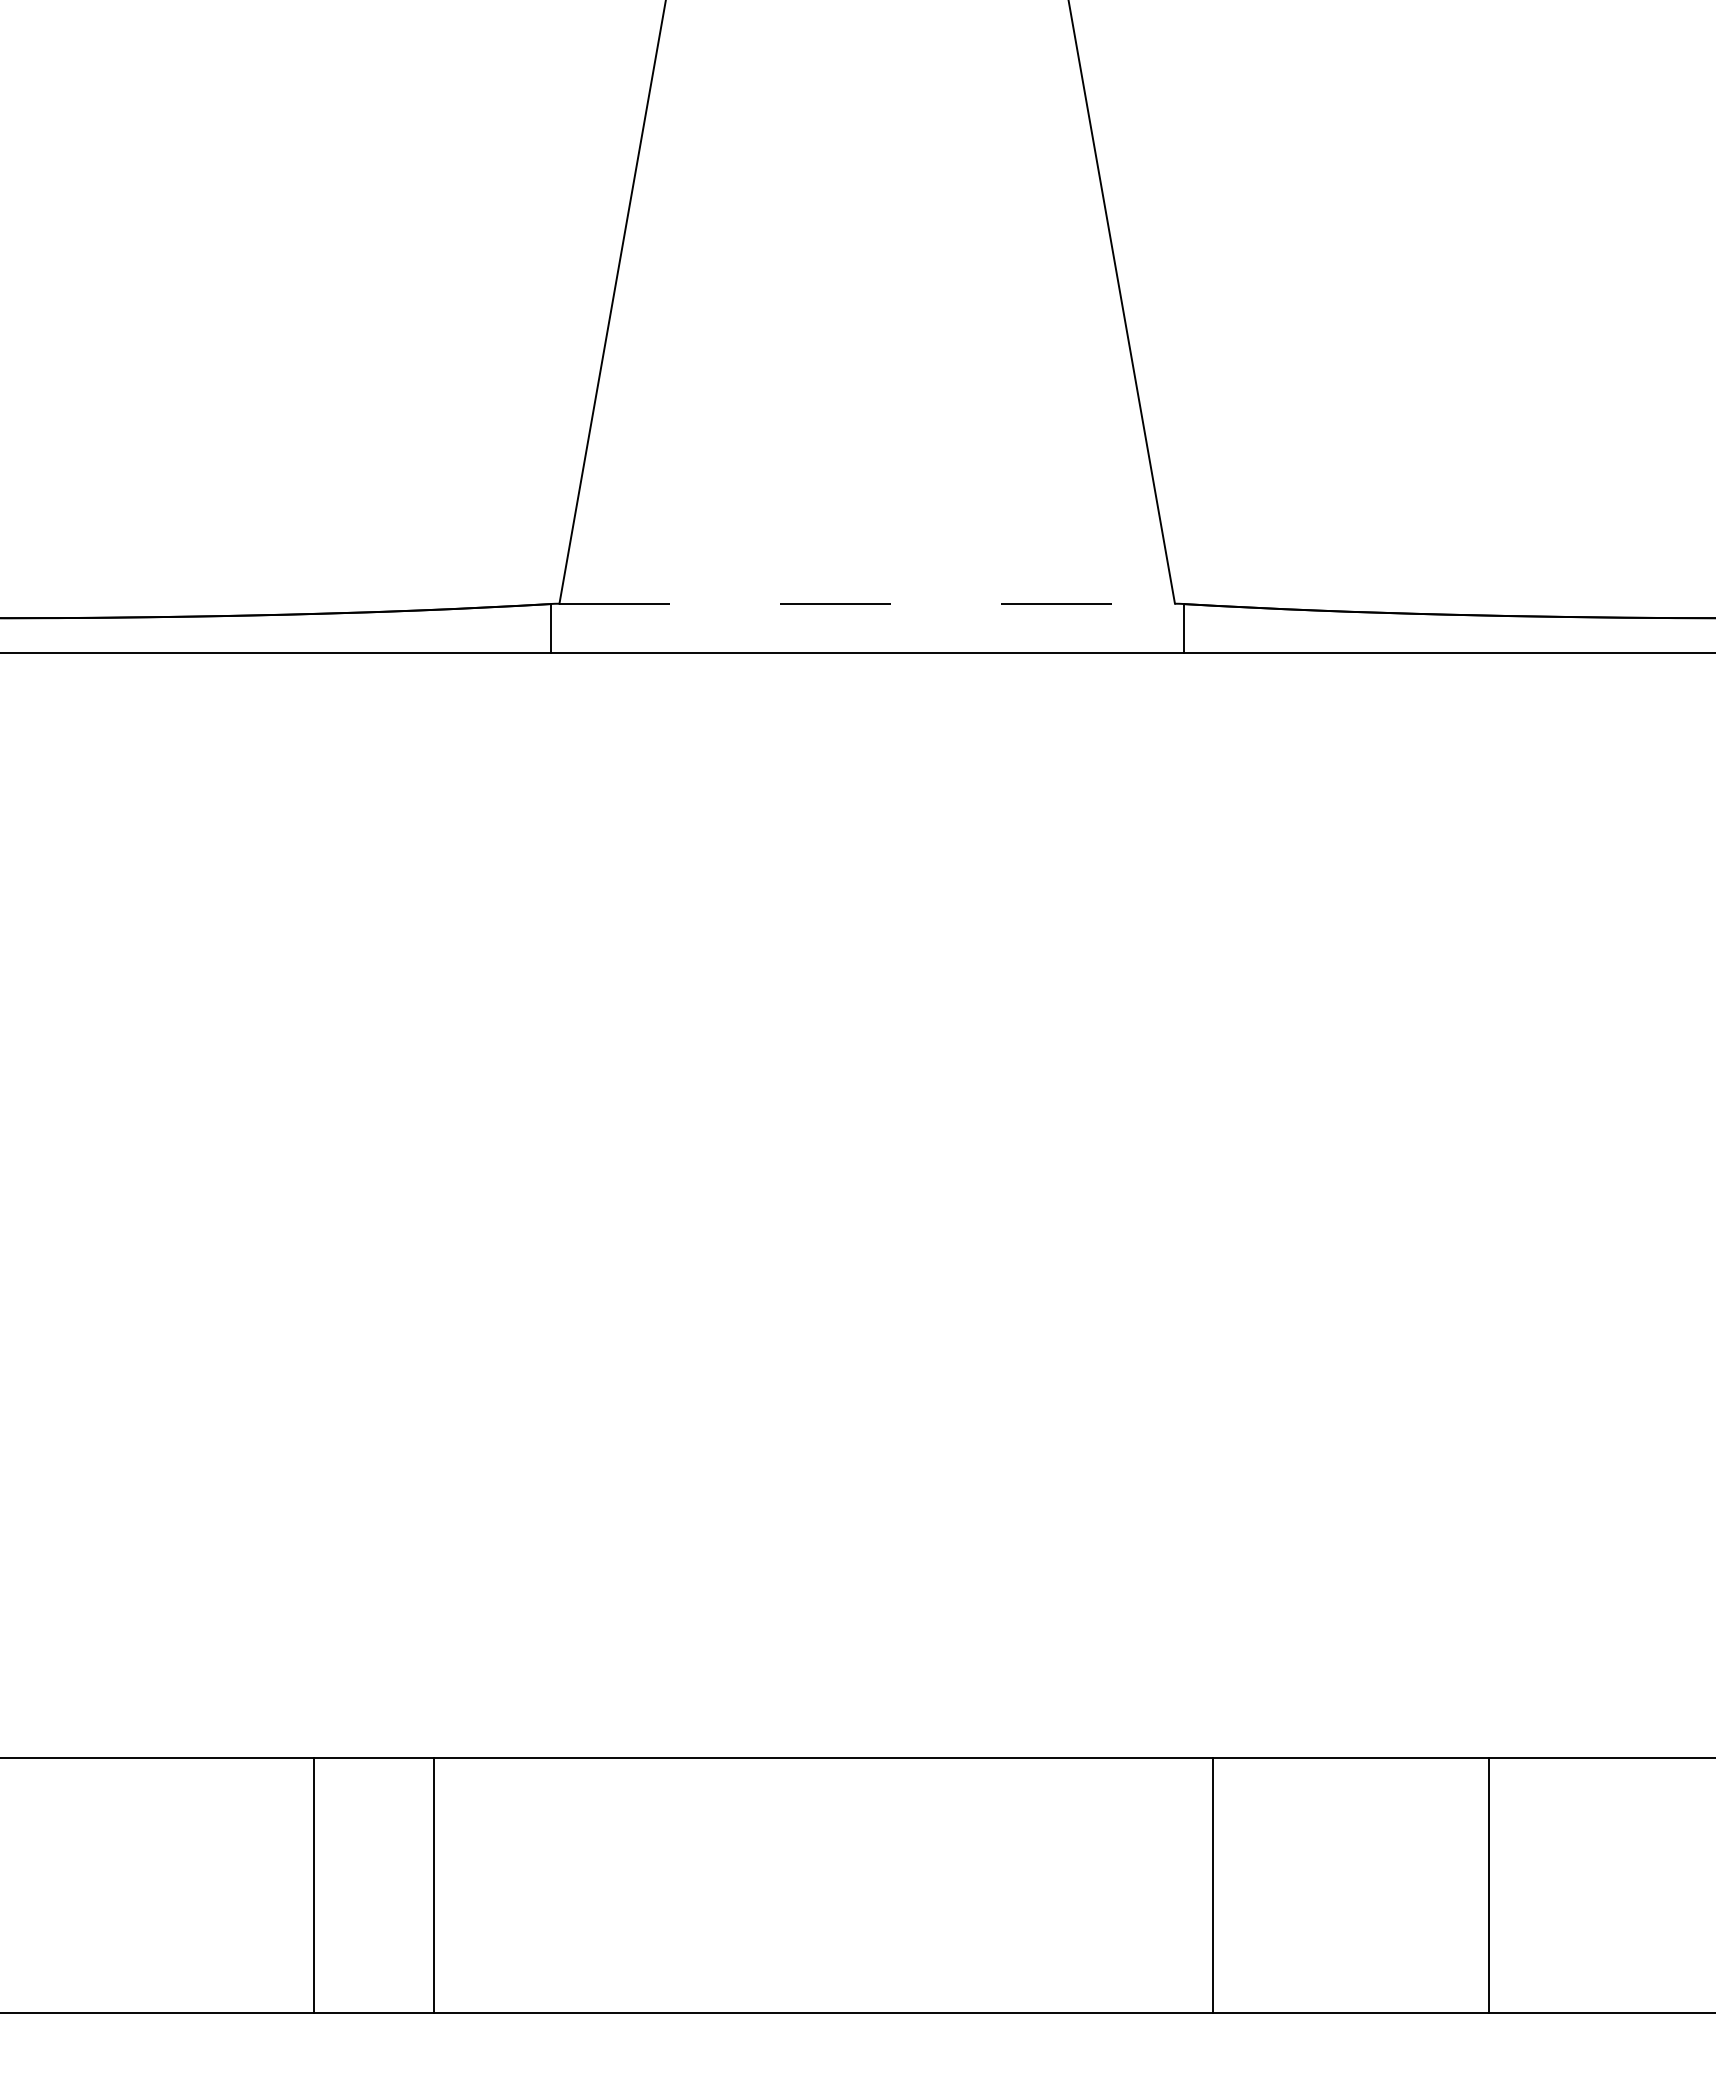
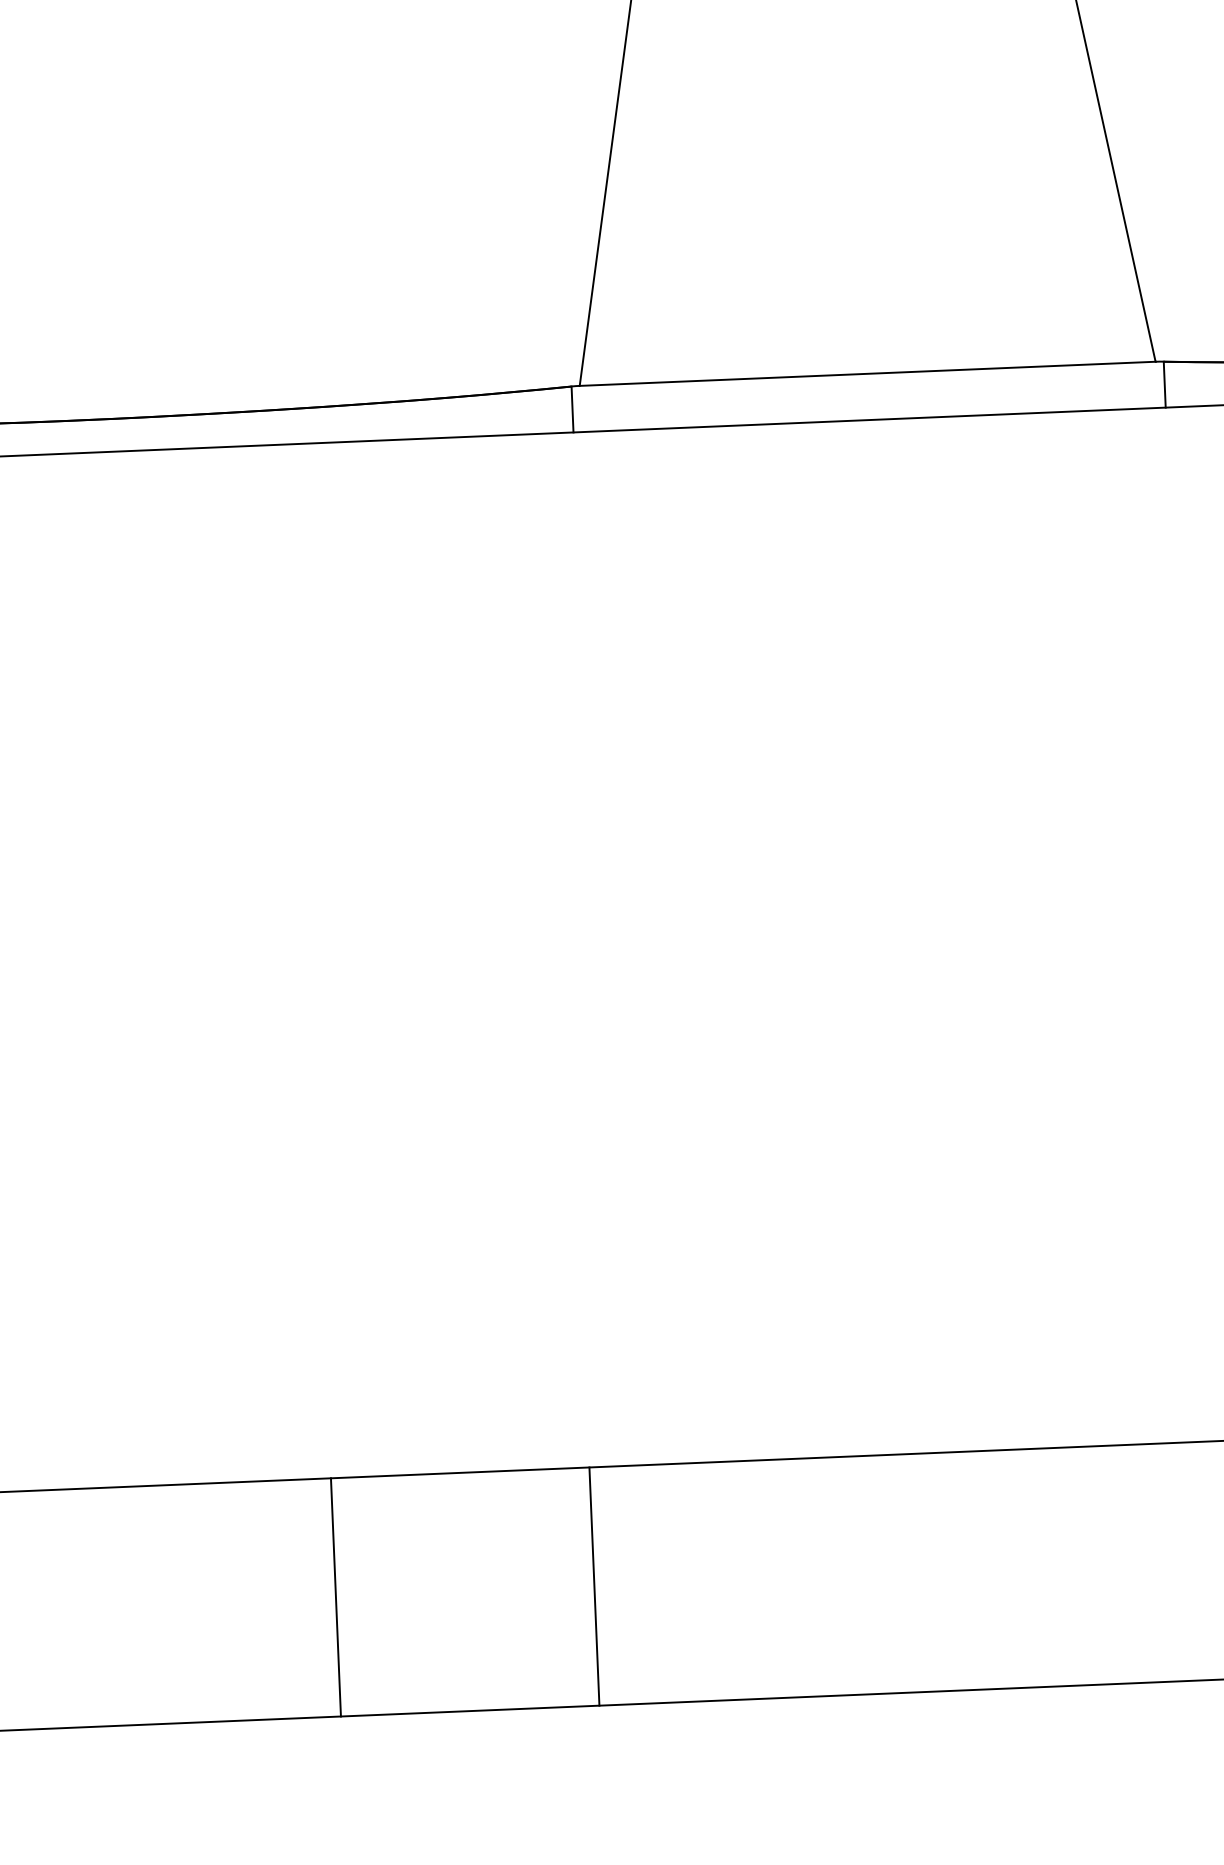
line: (867, 603) -> (867, 373), dashed -> solid
line: (314, 1885) -> (336, 1597), moved
line: (434, 1885) -> (594, 1586), moved

